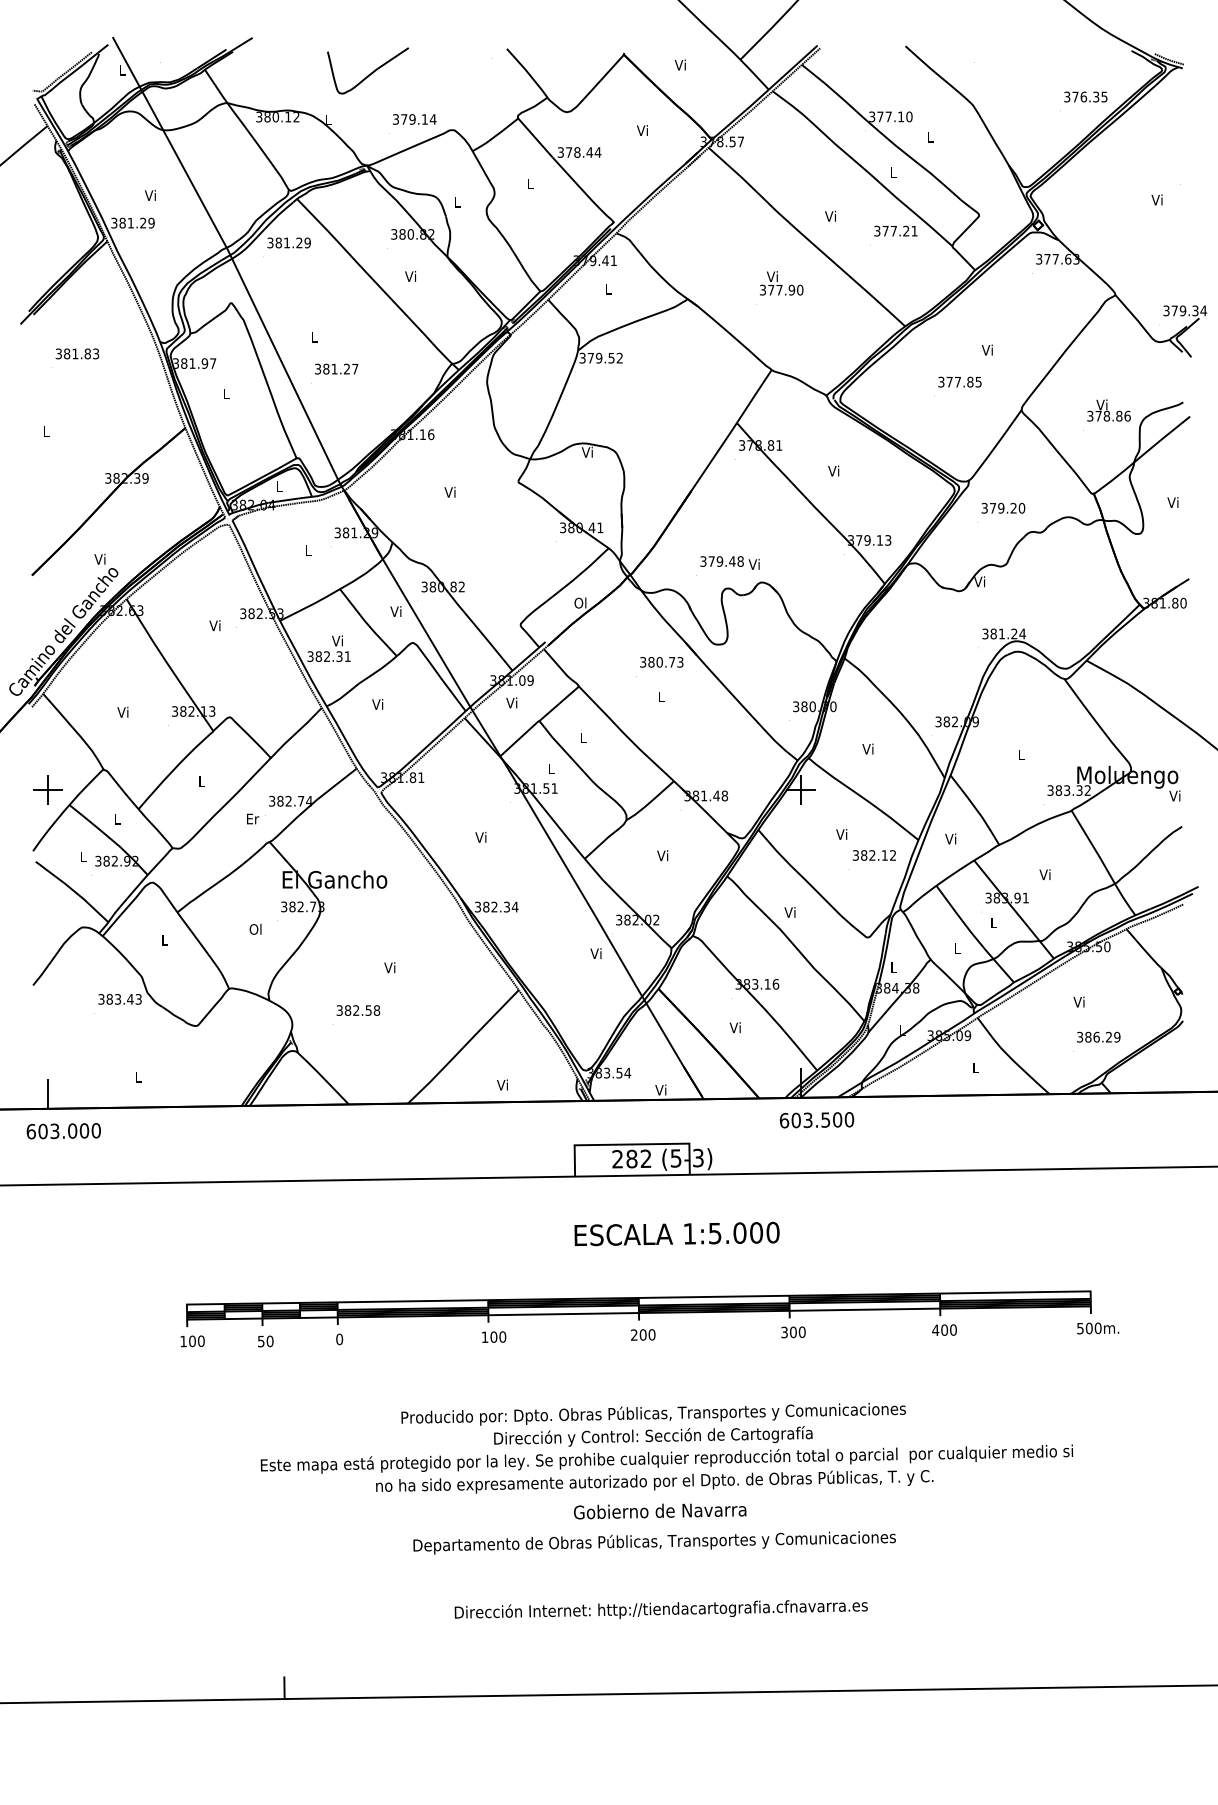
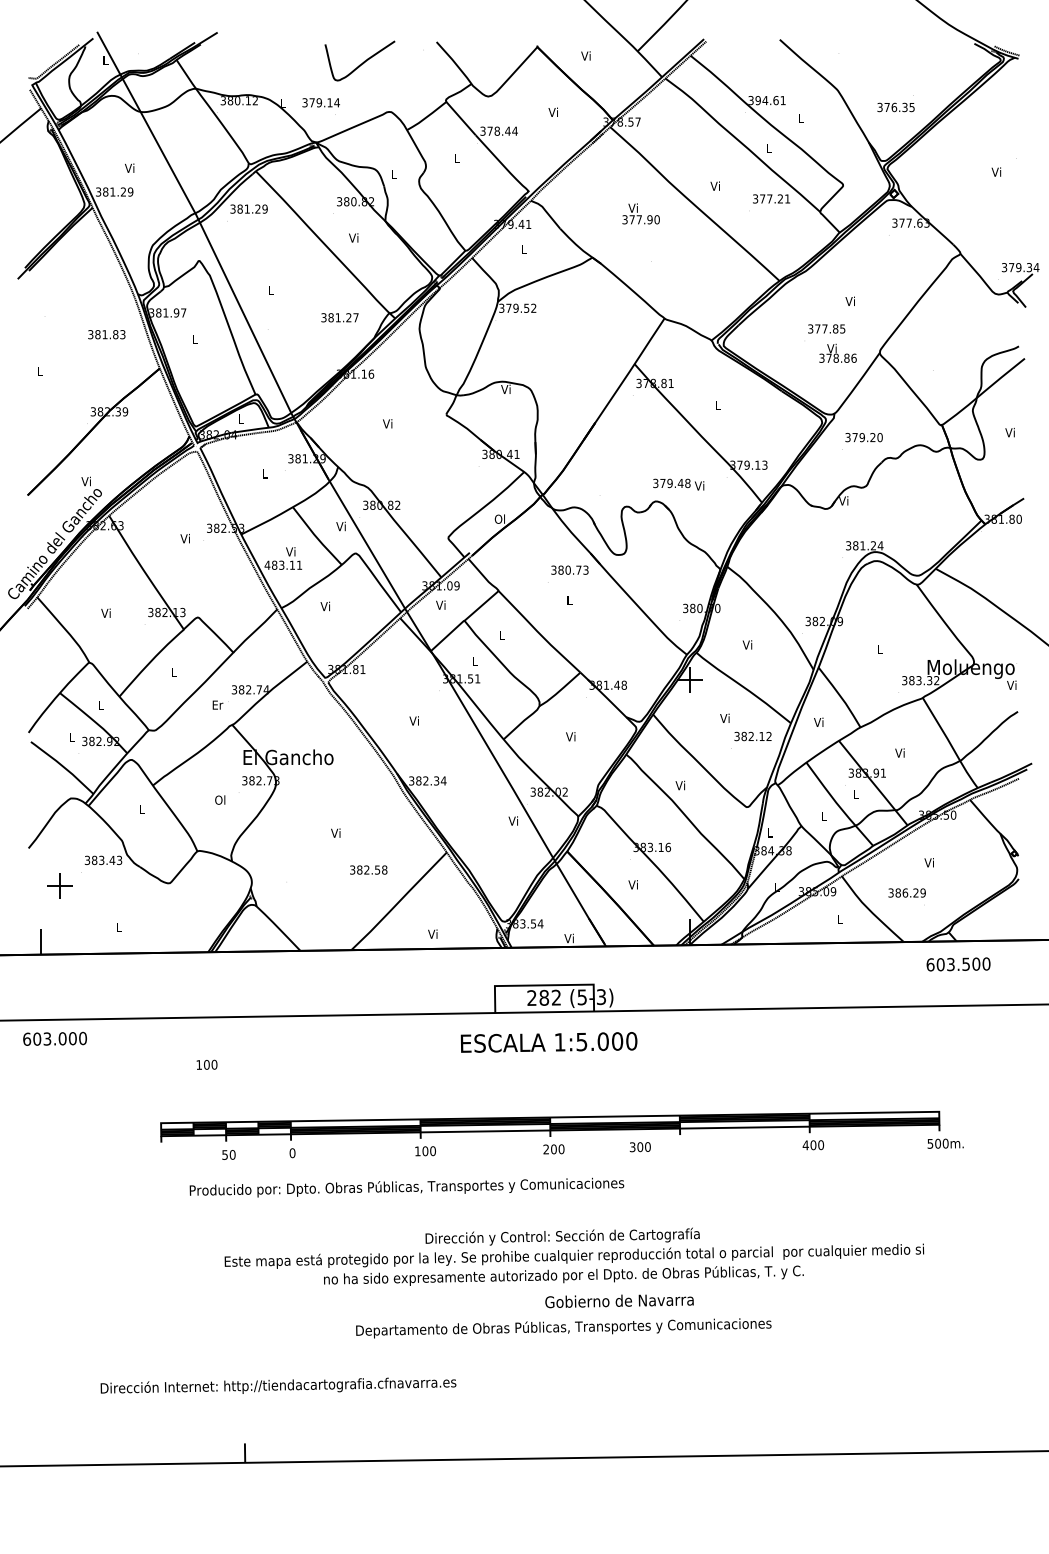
curve: (370, 72) -> (362, 62), moved
text: (1085, 97) -> (895, 107), moved
text: (894, 116) -> (770, 100), 377.10 -> 394.61
text: (413, 119) -> (320, 102), moved
text: (780, 282) -> (640, 213), moved
text: (77, 353) -> (106, 334), moved
text: (336, 368) -> (339, 317), moved
text: (1108, 409) -> (837, 352), moved
text: (833, 471) -> (717, 405), Vi -> L
text: (729, 562) -> (678, 484), moved
text: (324, 655) -> (279, 564), 382.31 -> 483.11
part: (46, 789) -> (59, 885), moved
text: (358, 1009) -> (368, 869), moved
text: (1097, 1036) -> (906, 892), moved
text: (816, 1120) -> (958, 964), moved
text: (63, 1130) -> (54, 1038), moved
text: (676, 1234) -> (548, 1042), moved
text: (792, 1332) -> (639, 1147), moved
text: (192, 1340) -> (206, 1064), moved
text: (653, 1414) -> (406, 1187), moved
text: (660, 1511) -> (619, 1301), moved
text: (661, 1609) -> (278, 1385), moved

